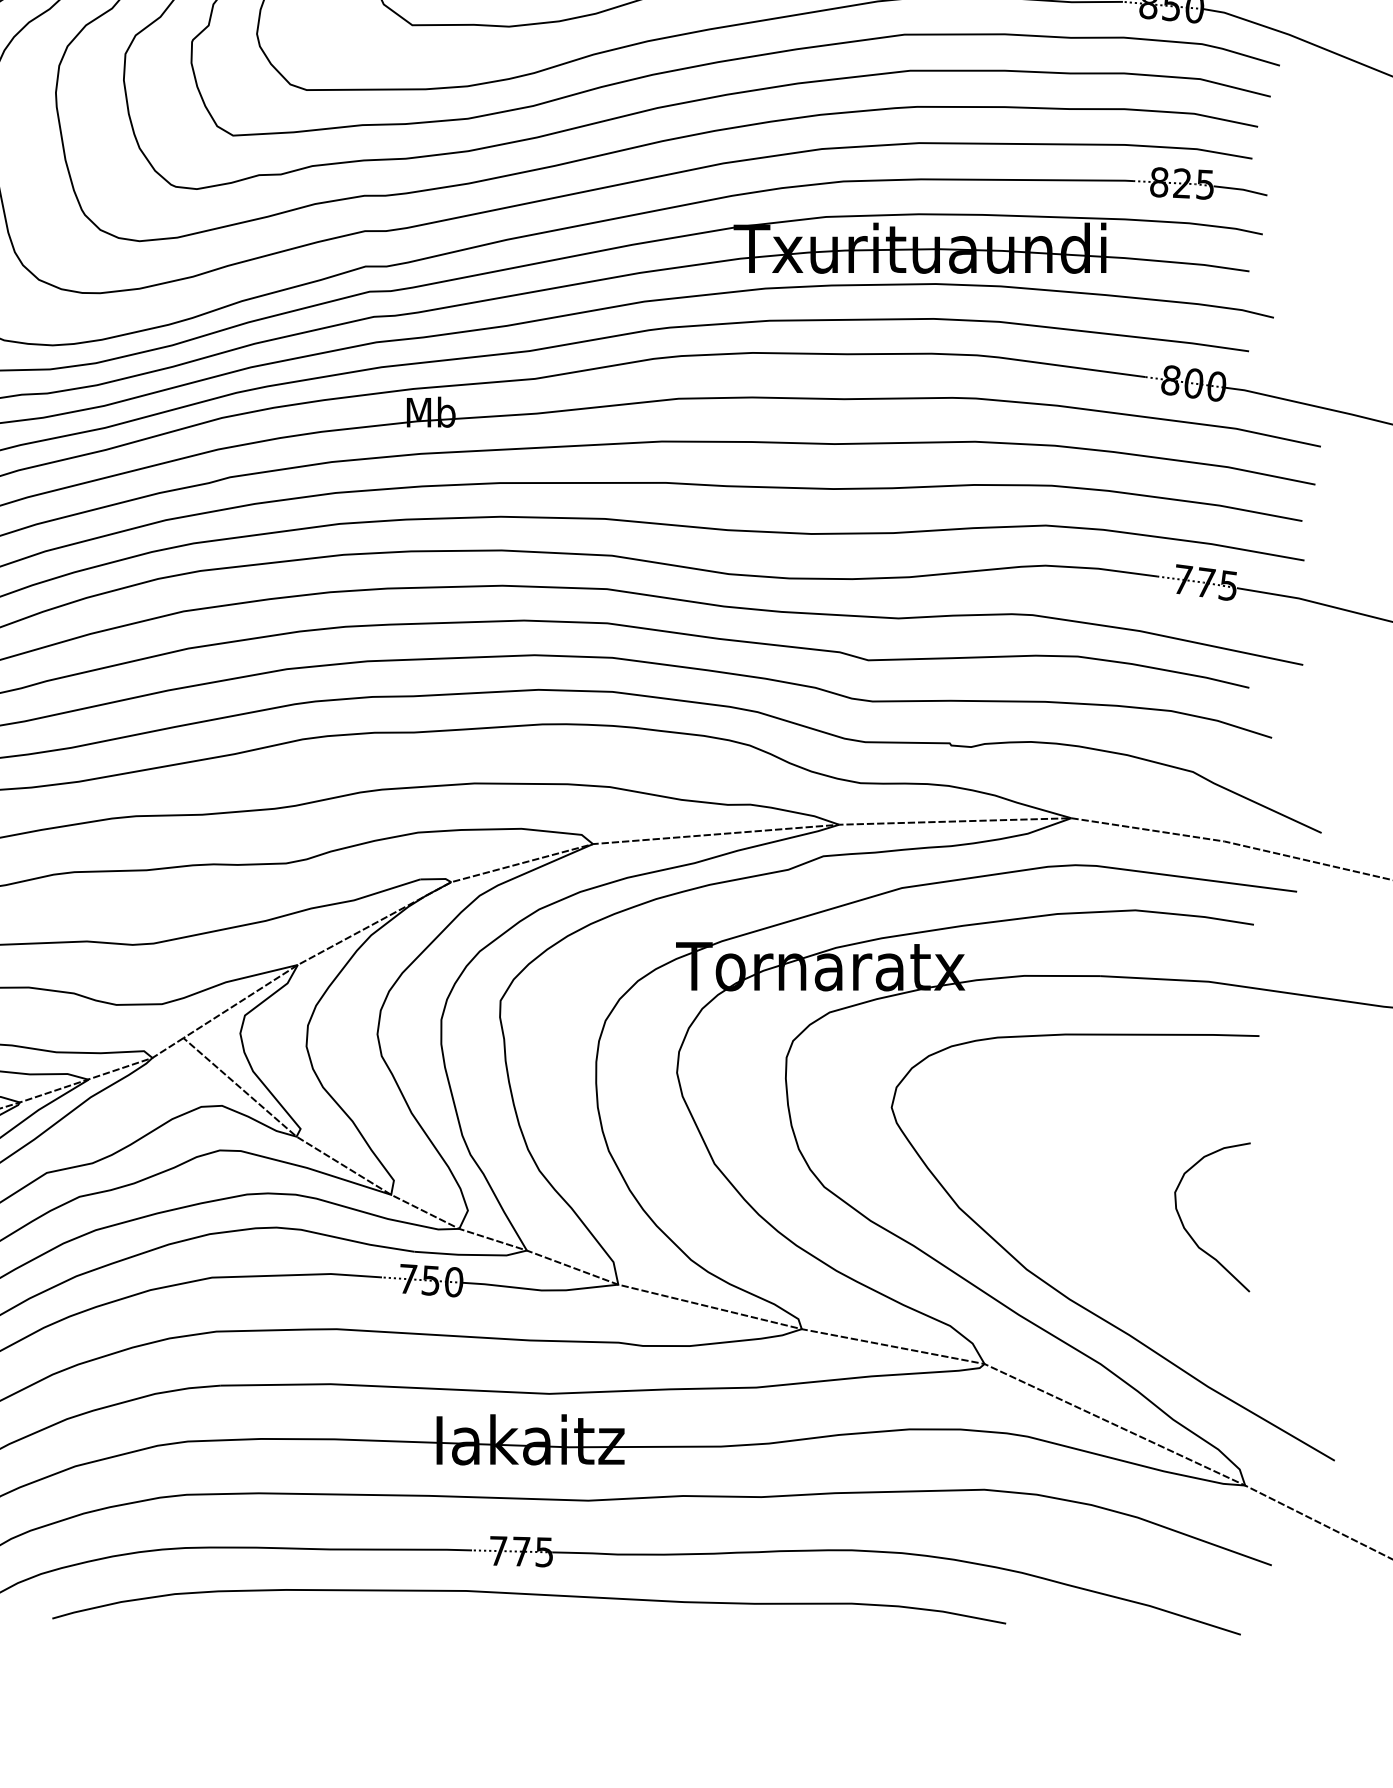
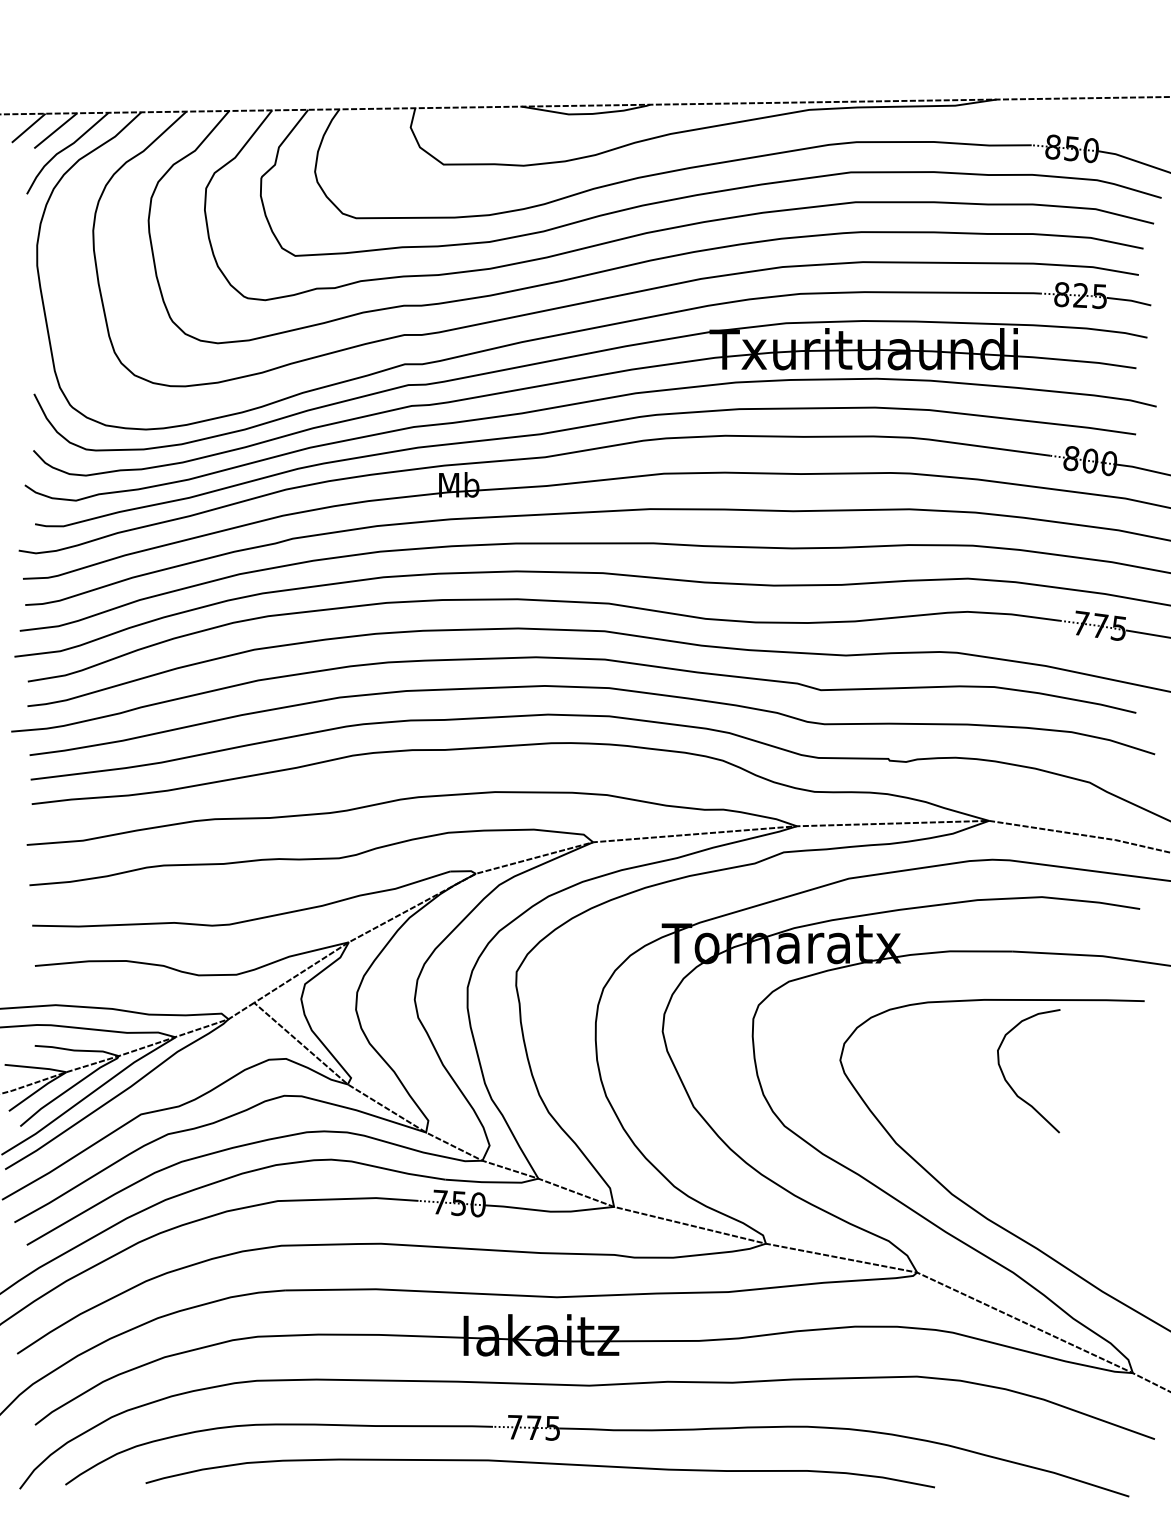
curve: (1189, 1232) -> (1009, 1083), moved

